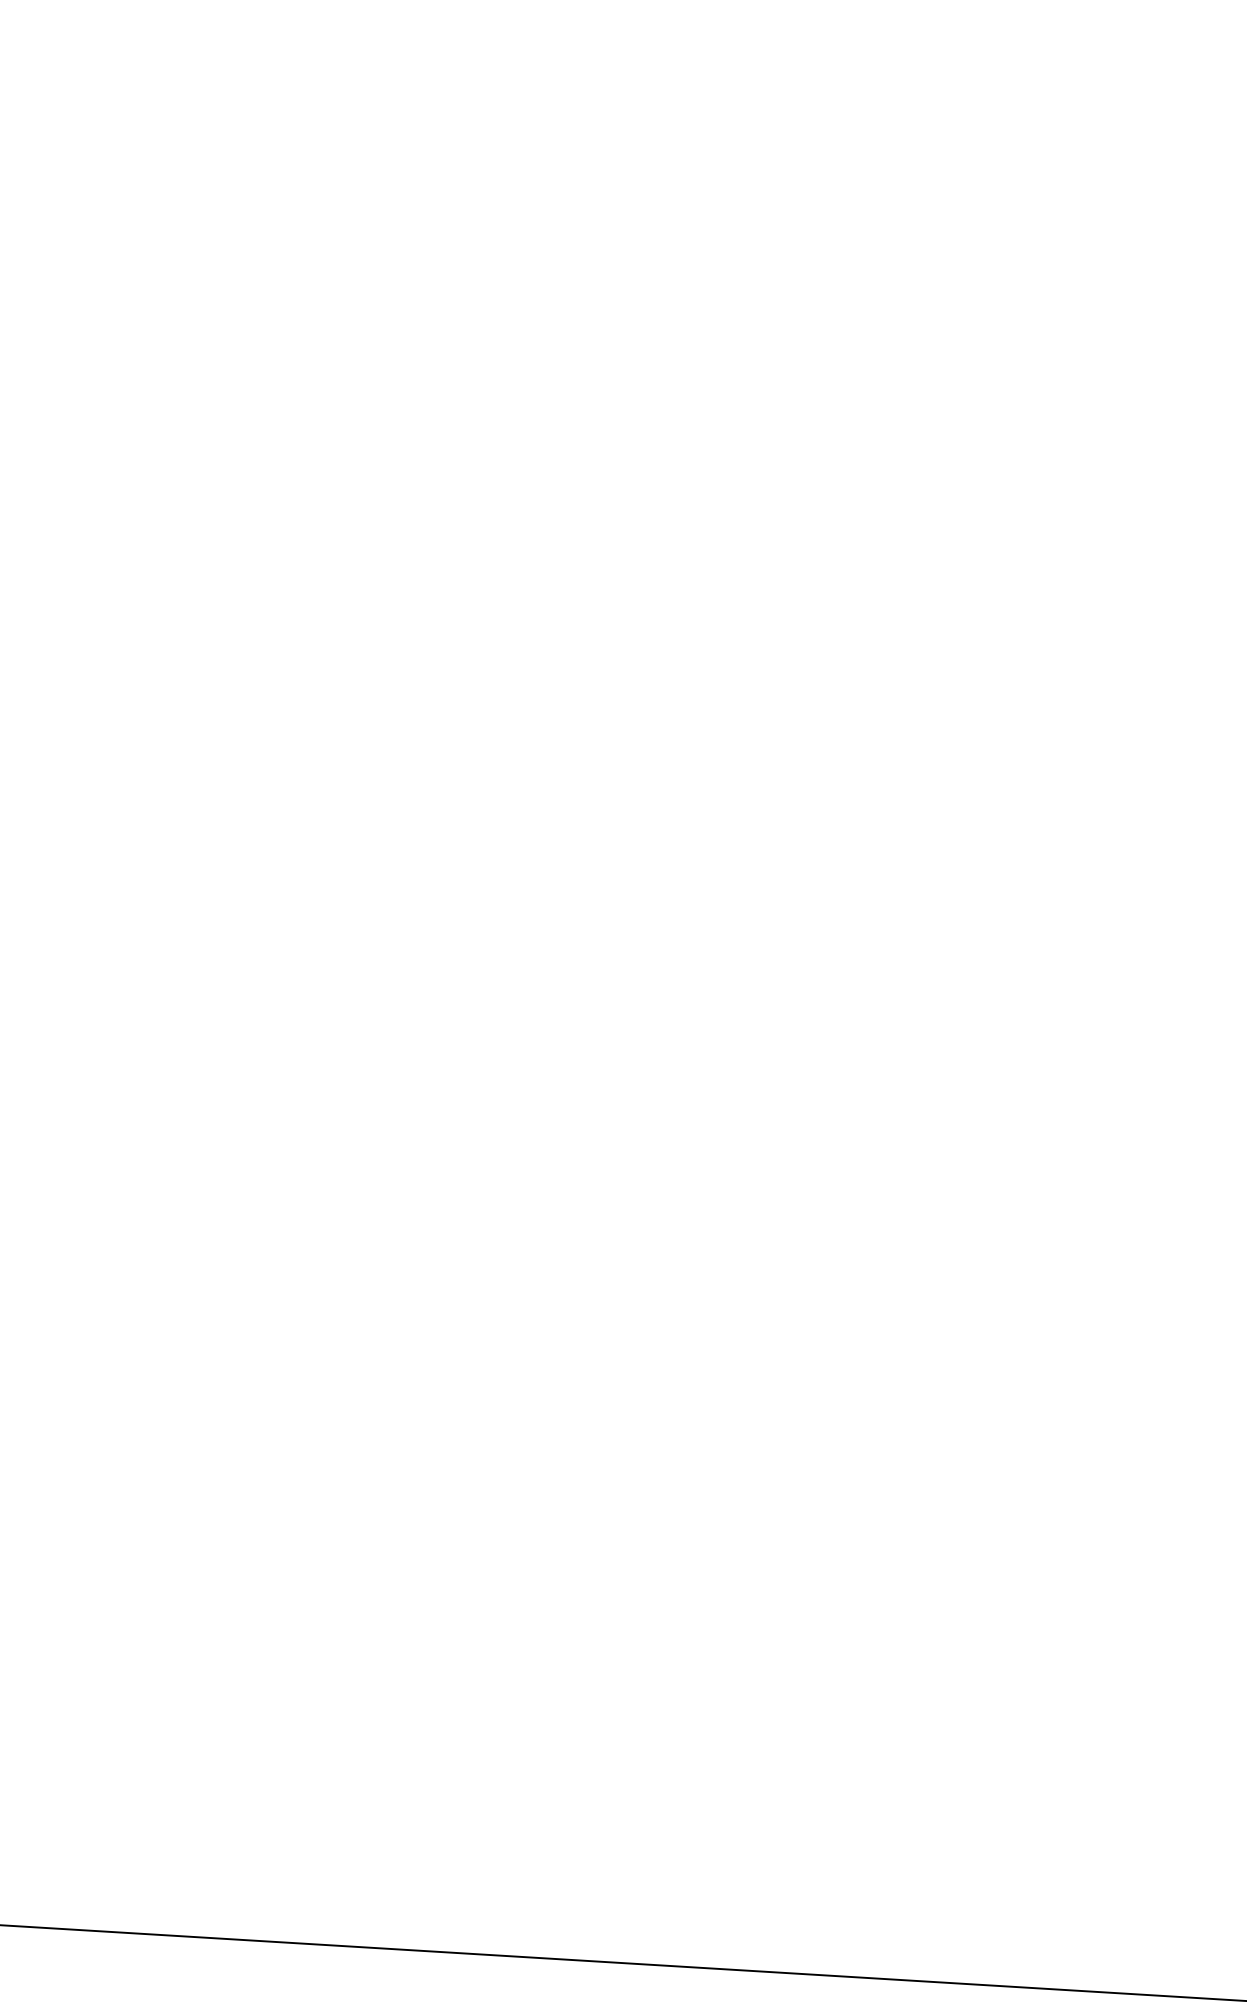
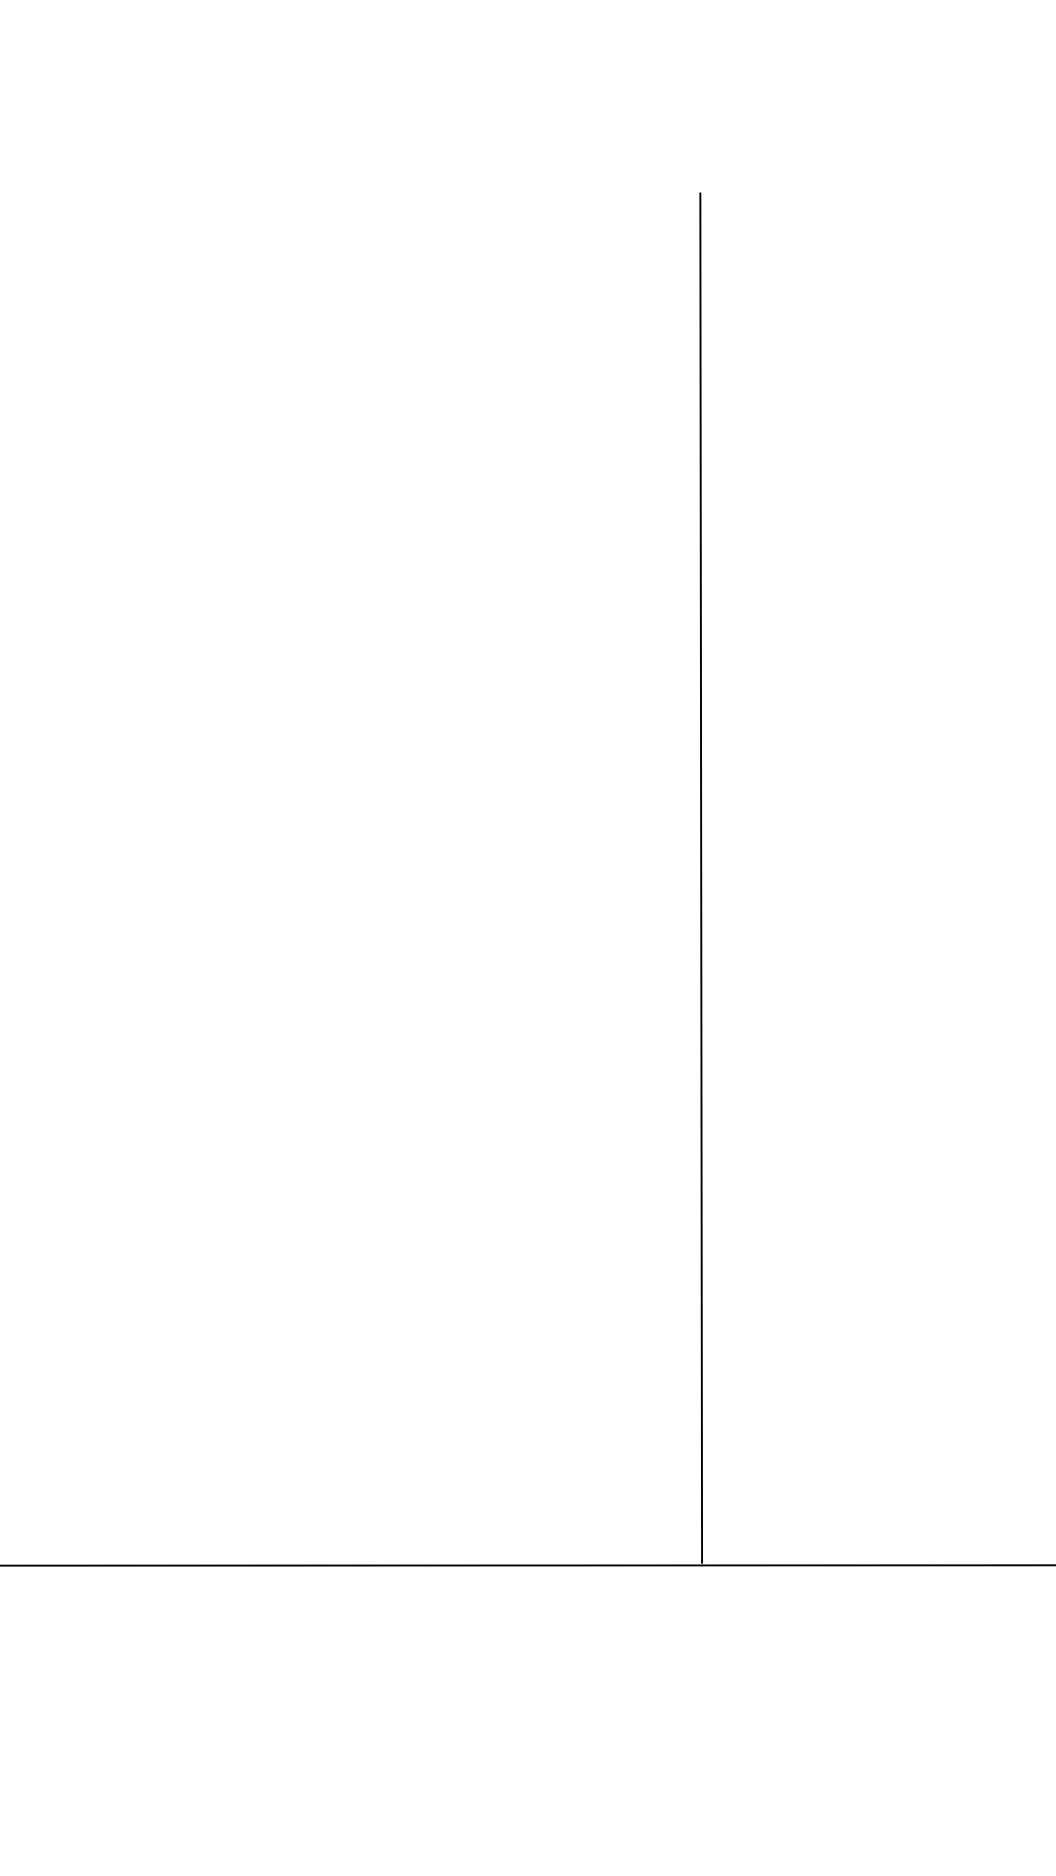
line: (862, 1063) -> (701, 877), added

